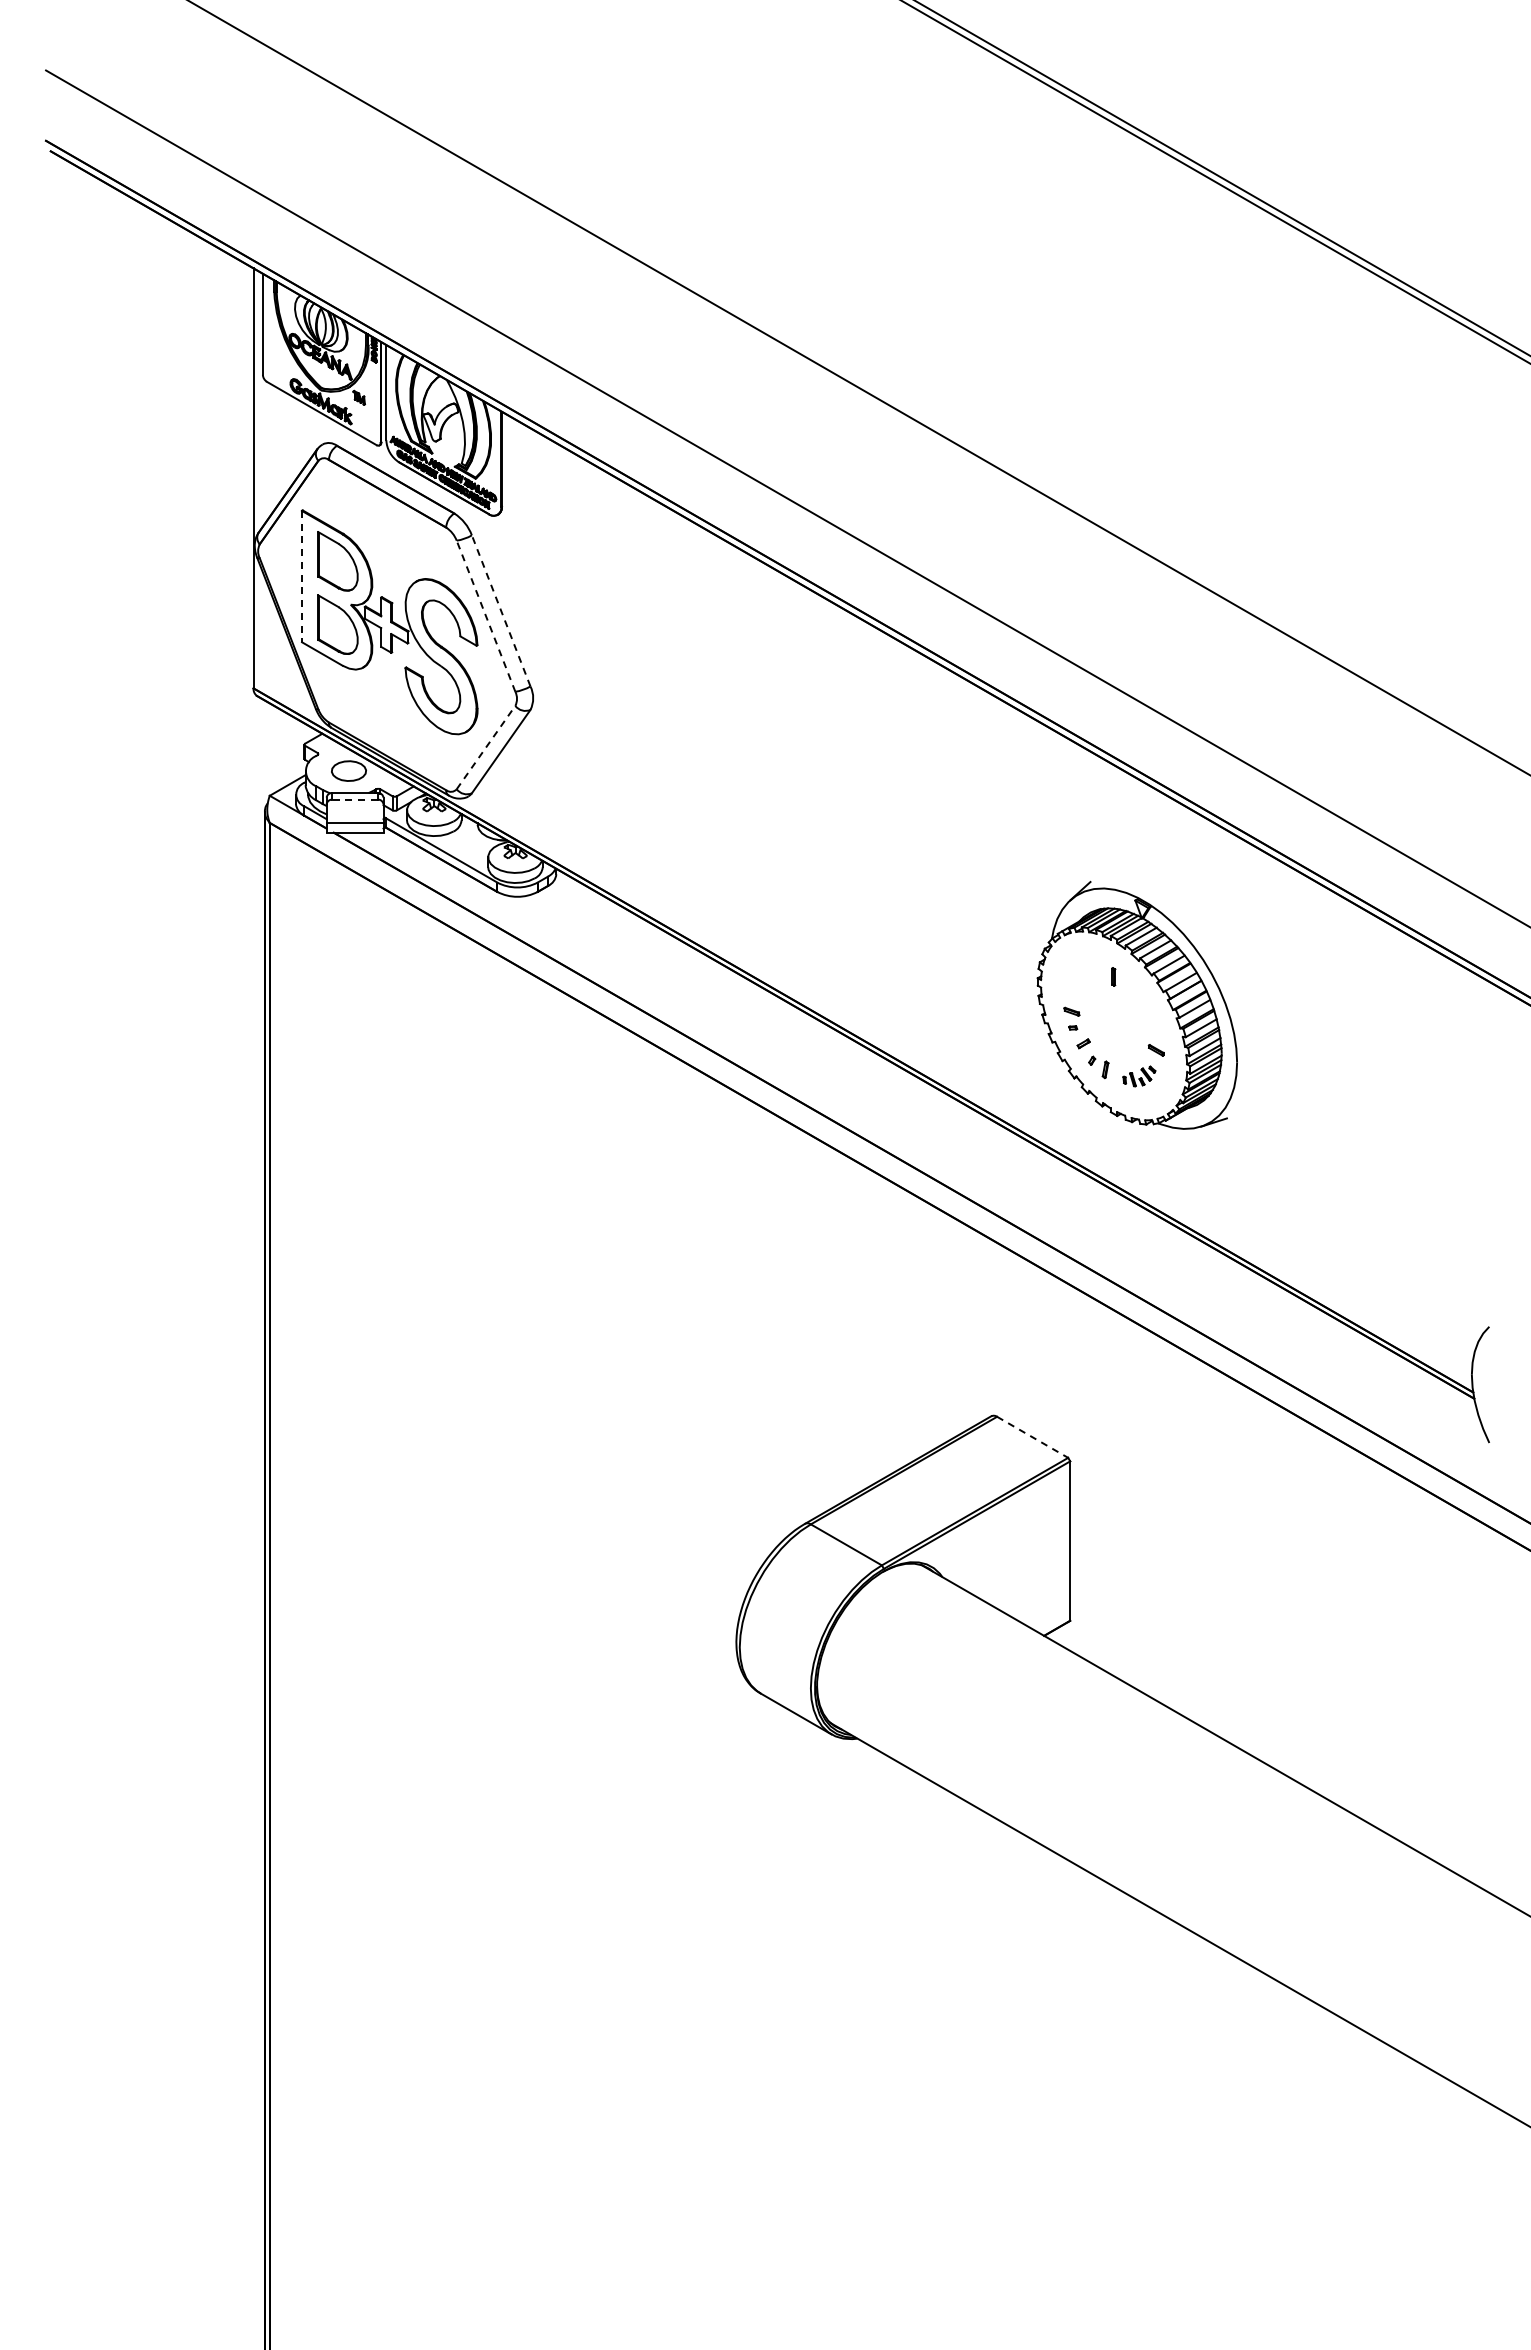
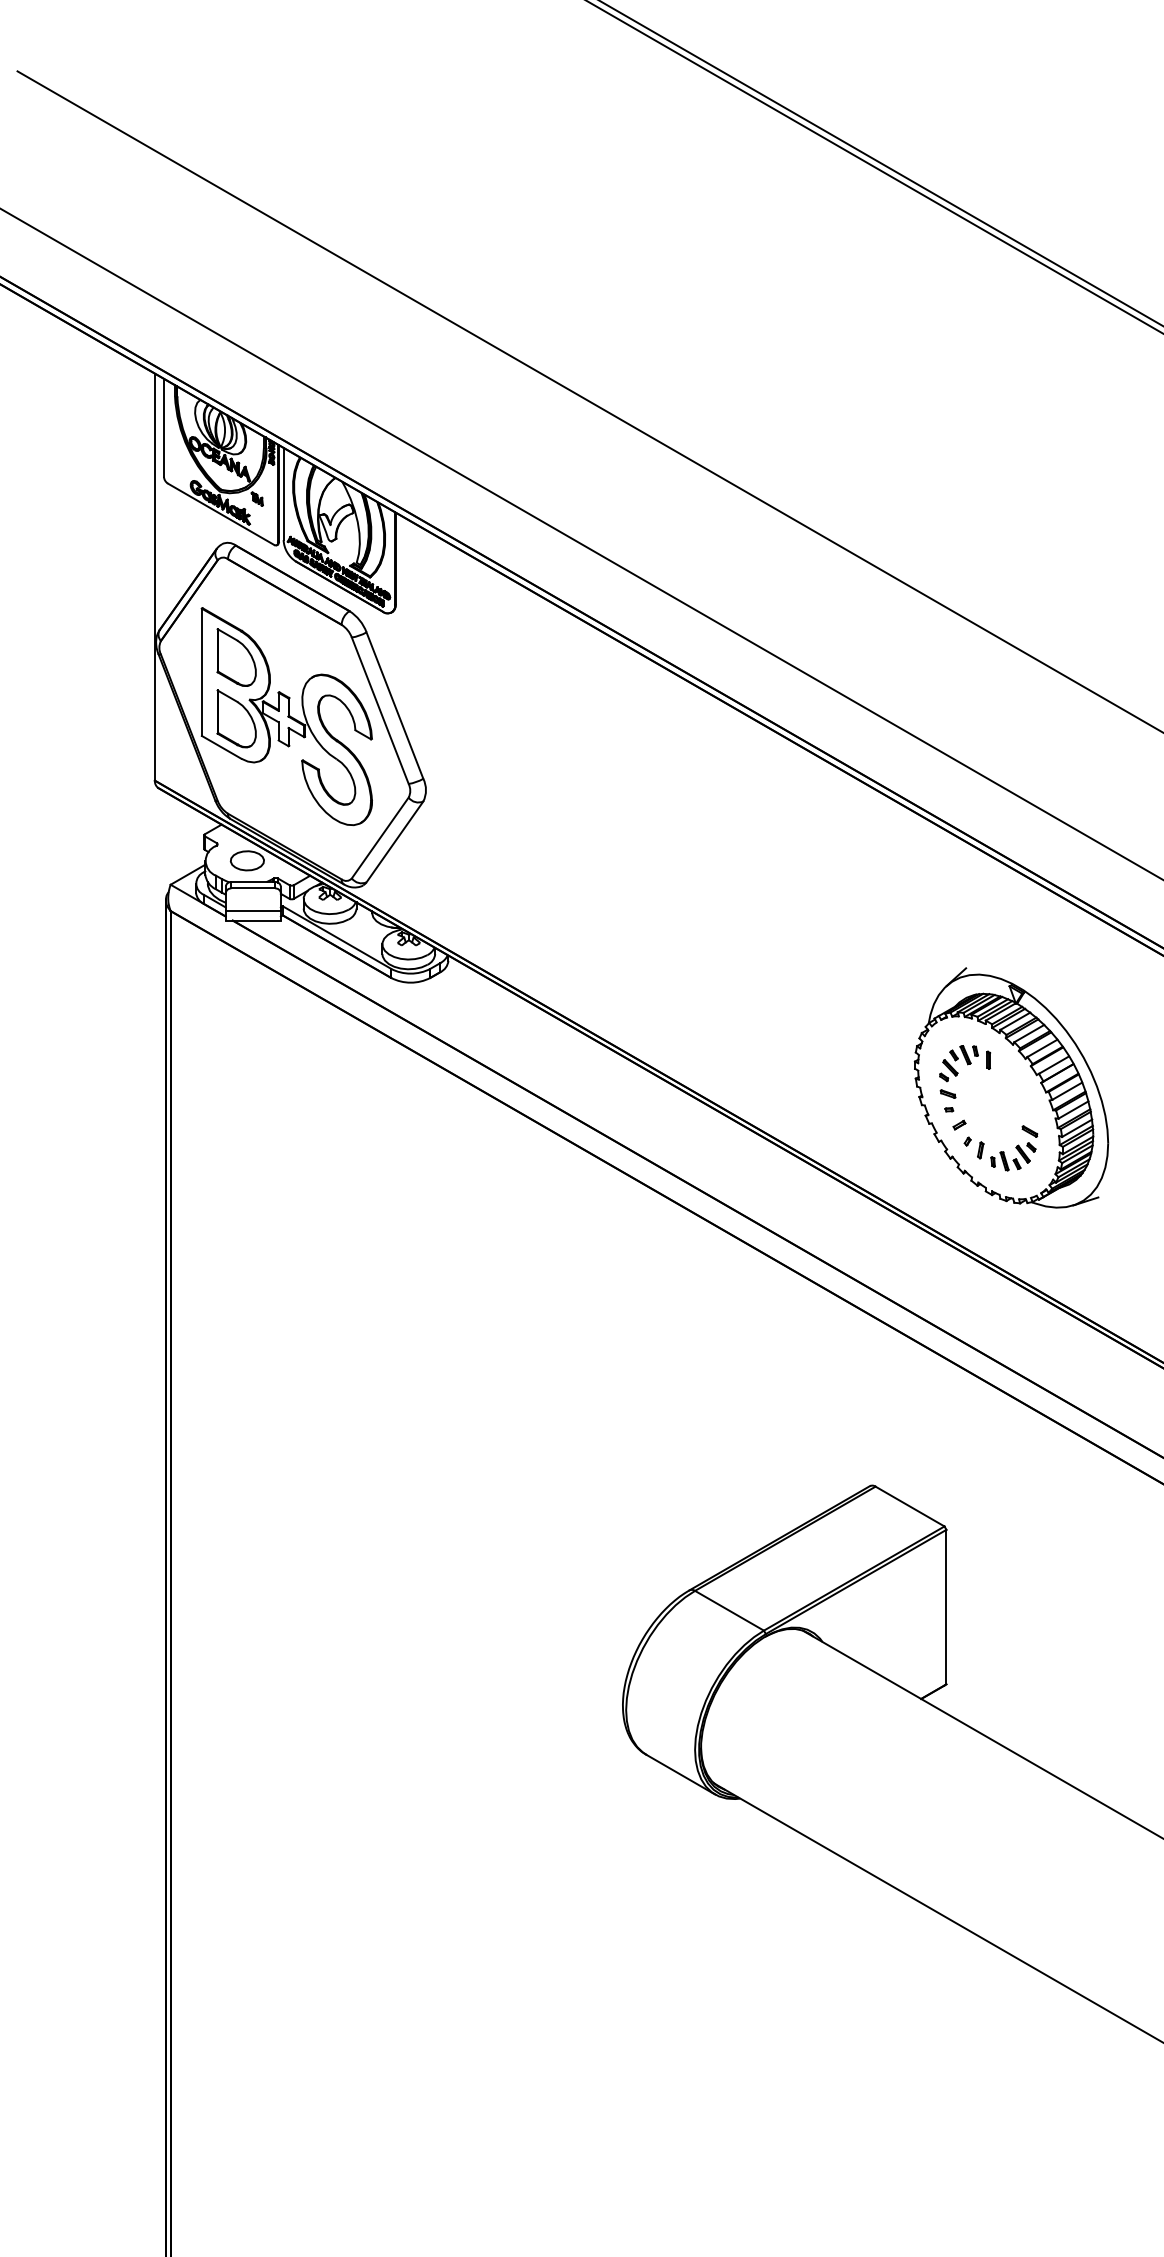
line: (302, 576) -> (202, 672), dashed -> solid
line: (501, 610) -> (395, 705), dashed -> solid
line: (485, 615) -> (379, 710), dashed -> solid
line: (486, 747) -> (380, 837), dashed -> solid
line: (355, 799) -> (253, 888), dashed -> solid
part: (1082, 980) -> (958, 1063), added
part: (1139, 1076) -> (1013, 1156), size x1.43
line: (1033, 1437) -> (910, 1506), dashed -> solid

